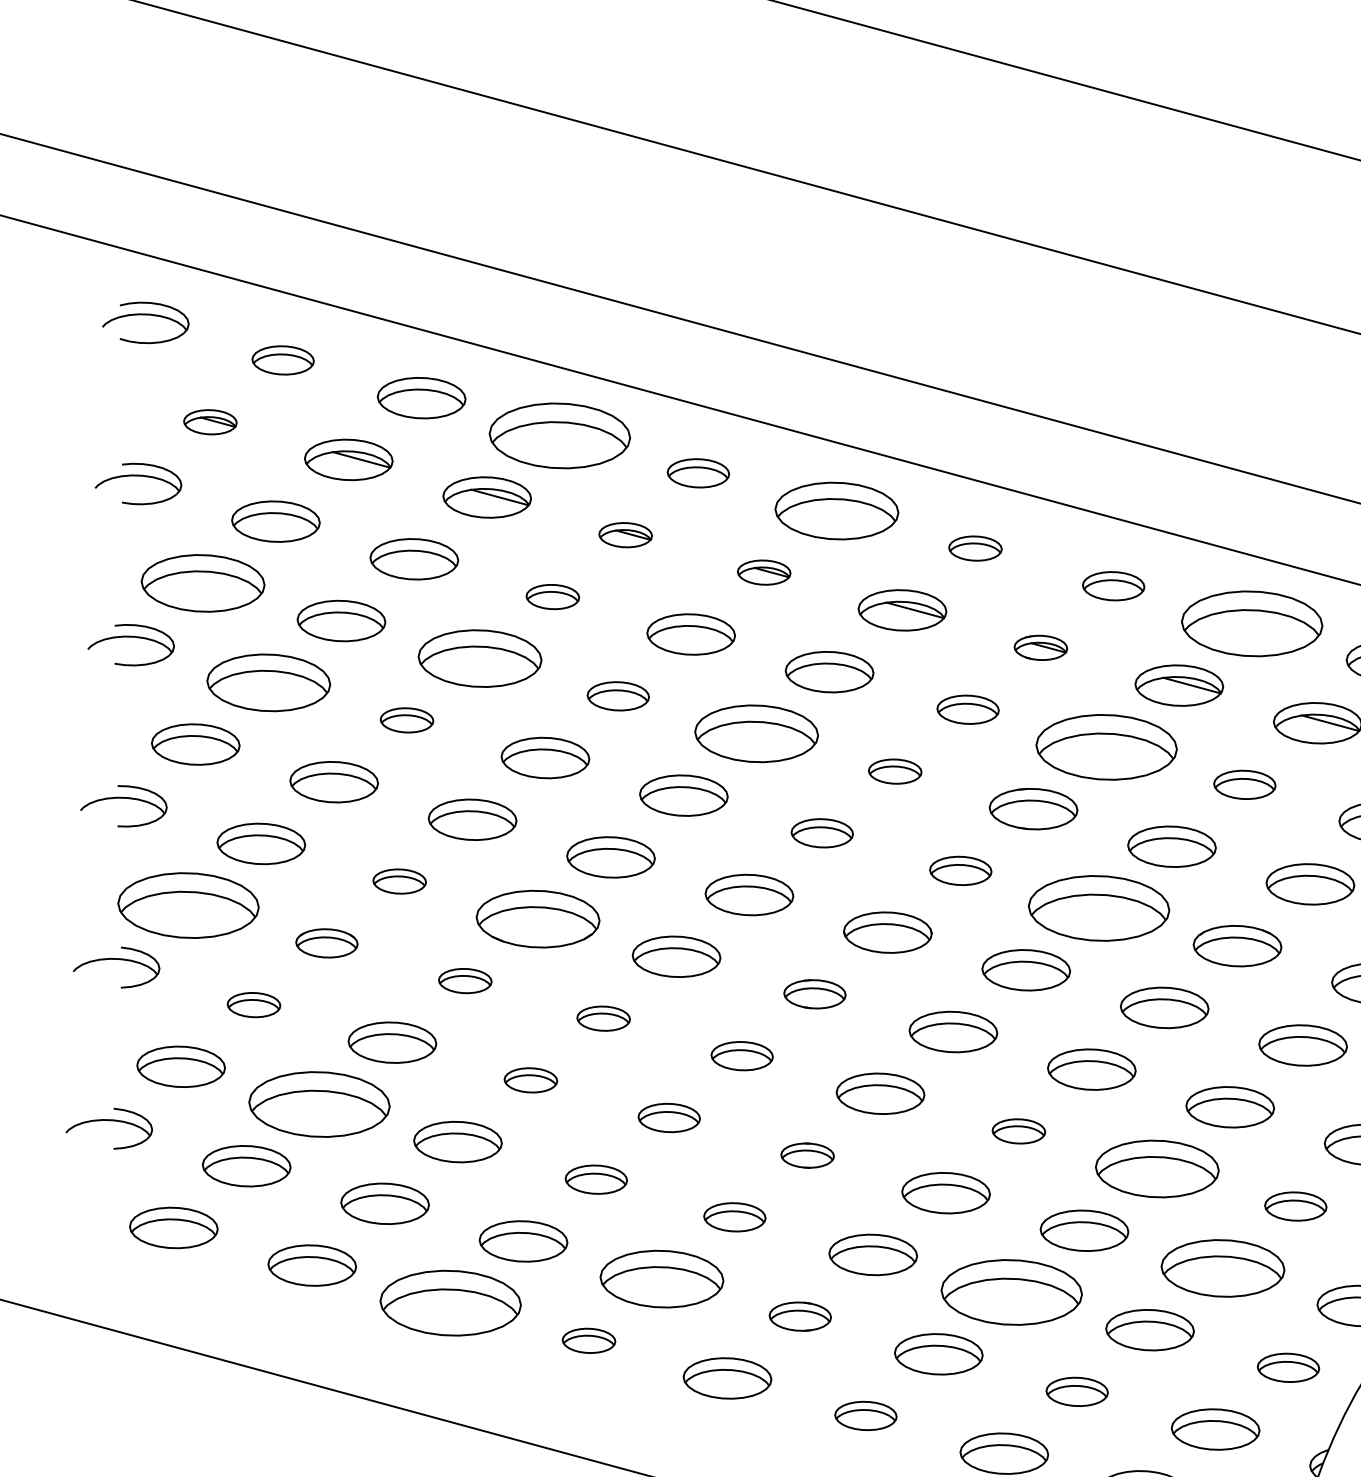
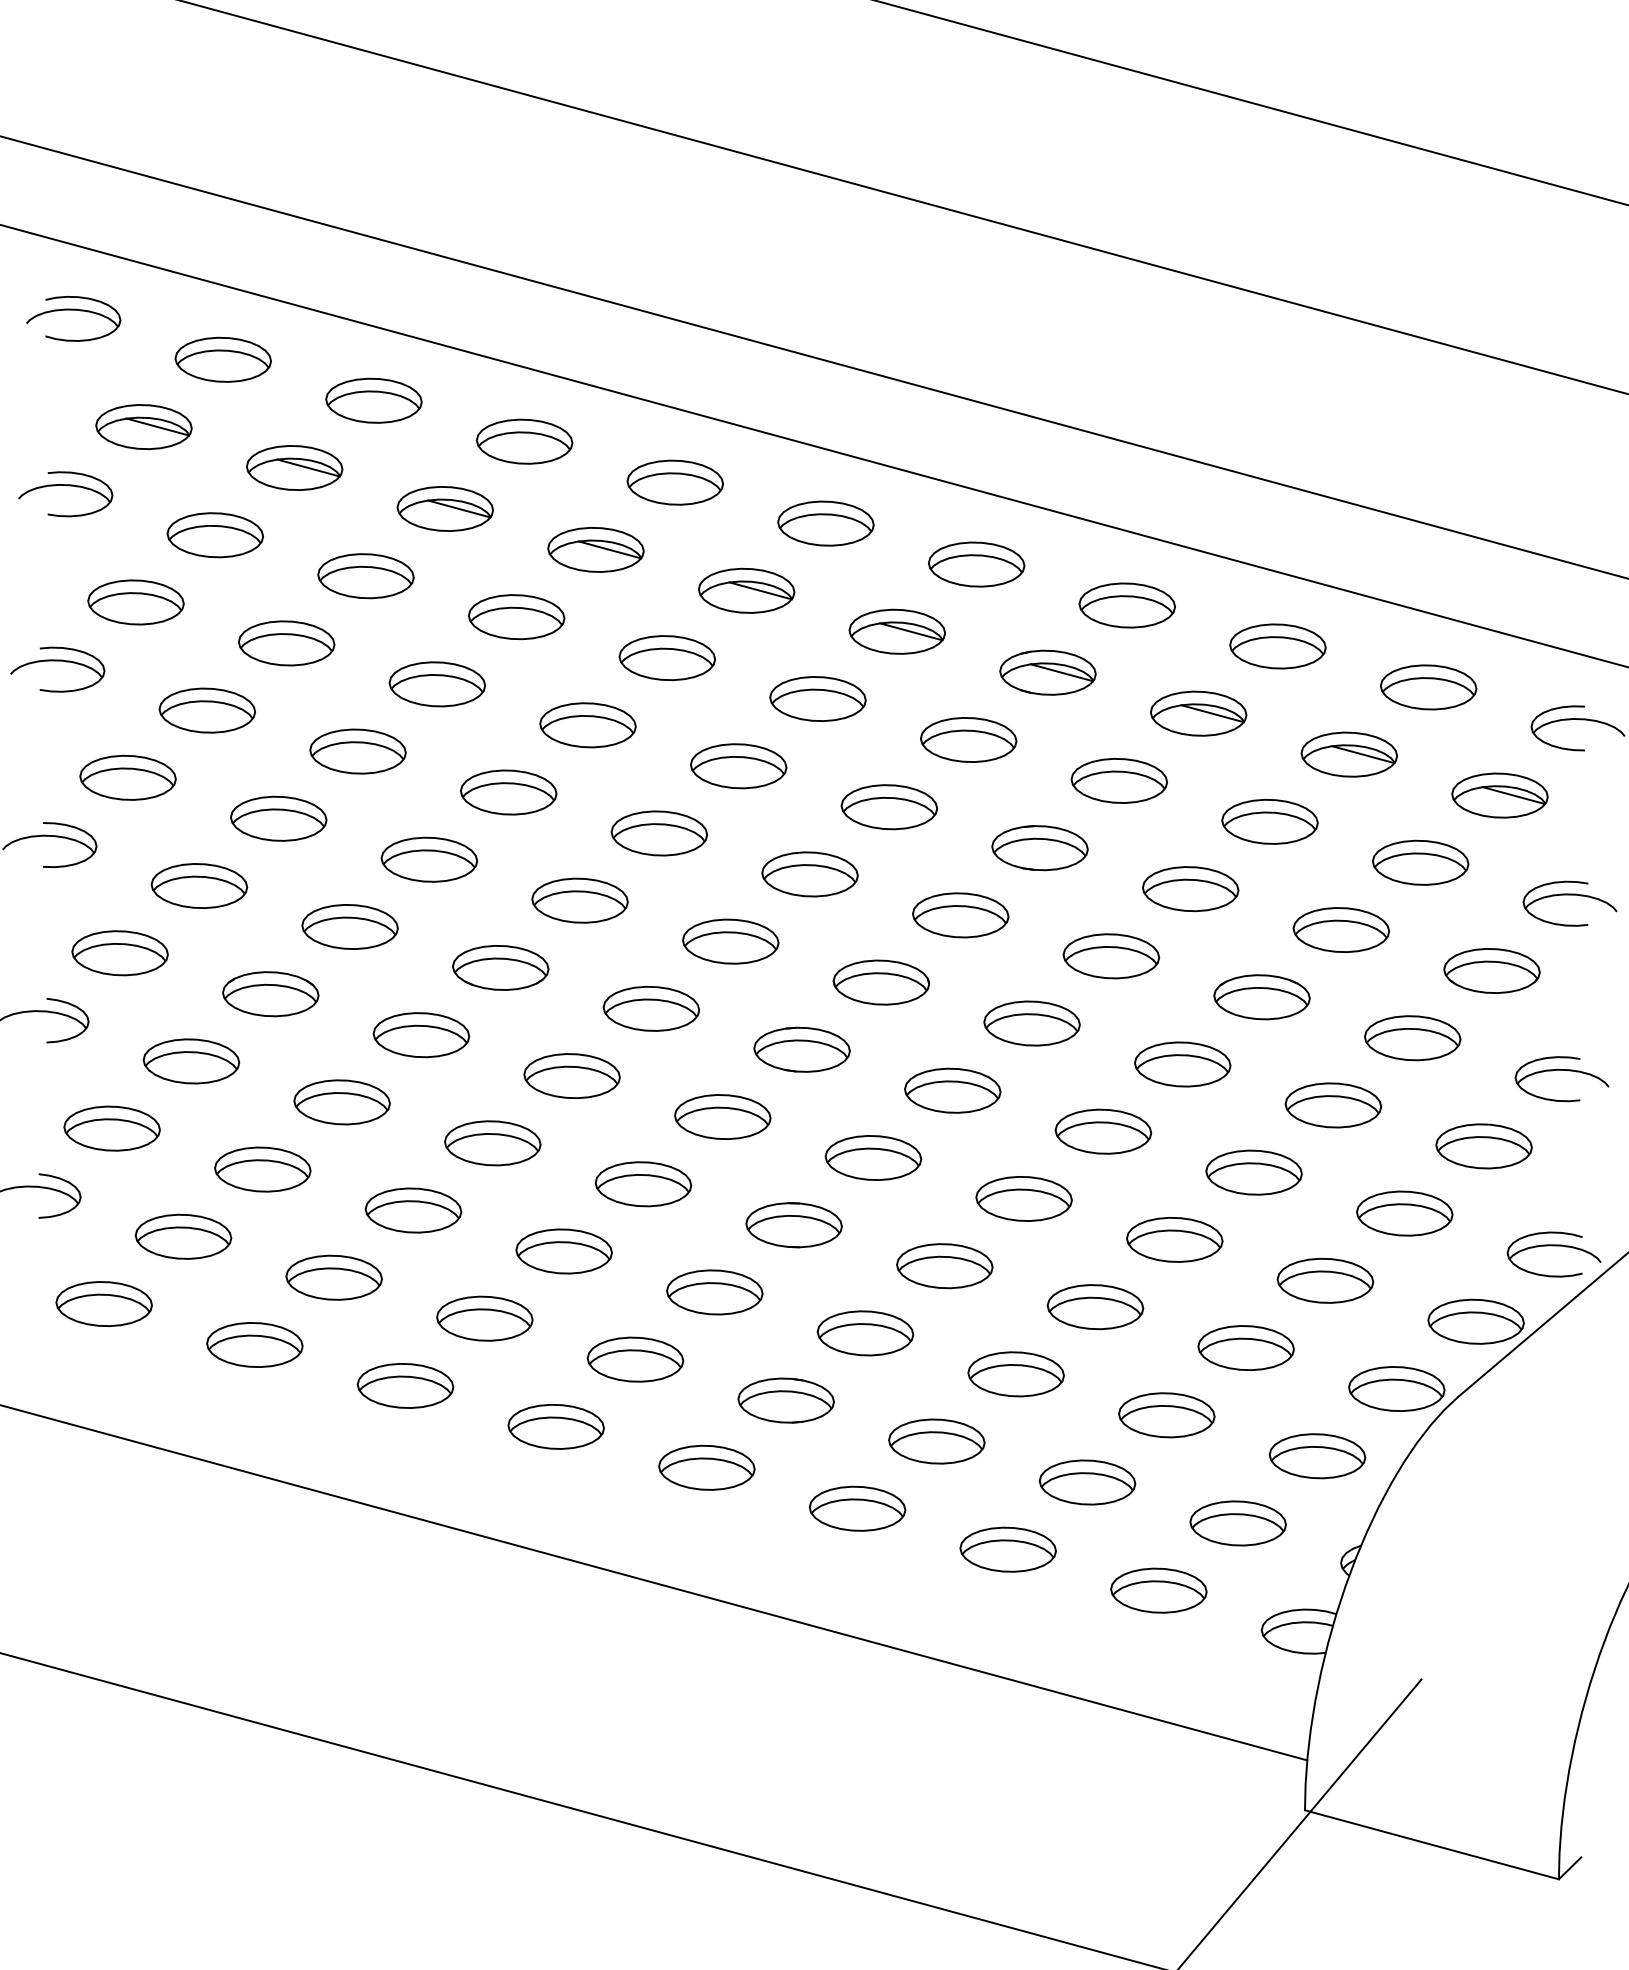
part: (282, 360) -> (222, 359), size x1.43
part: (209, 421) -> (143, 426), size x1.67
part: (559, 435) -> (524, 441), size x0.62
part: (697, 473) -> (674, 482), size x1.43
part: (836, 510) -> (825, 523), size x0.71
part: (625, 534) -> (595, 549), size x1.67
part: (975, 548) -> (976, 564), size x1.67
part: (763, 572) -> (746, 590), size x1.67
part: (202, 583) -> (135, 602), size x0.71
part: (1113, 586) -> (1126, 605), size x1.43
part: (552, 597) -> (516, 617), size x1.67
part: (1251, 623) -> (1277, 646), size x0.62
part: (1040, 647) -> (1047, 672), size x1.67
part: (479, 658) -> (436, 684), size x0.71
part: (267, 682) -> (206, 710), size x0.71
part: (617, 696) -> (587, 725), size x1.43
part: (967, 709) -> (968, 739), size x1.43
part: (406, 720) -> (357, 751), size x1.67
part: (756, 734) -> (738, 766), size x0.71
part: (1105, 746) -> (1118, 780), size x0.62
part: (895, 771) -> (889, 807), size x1.67
part: (1244, 784) -> (1269, 821), size x1.43
part: (821, 833) -> (809, 874), size x1.43
part: (960, 871) -> (960, 915), size x1.43
part: (399, 881) -> (349, 926), size x1.67
part: (187, 905) -> (119, 953), size x0.62
part: (1099, 908) -> (1111, 956), size x0.62
part: (537, 918) -> (500, 967), size x0.71
part: (326, 943) -> (270, 994), size x1.43
part: (465, 981) -> (421, 1035), size x1.67
part: (814, 994) -> (801, 1049), size x1.43
part: (254, 1005) -> (191, 1061), size x1.67
part: (603, 1018) -> (571, 1076), size x1.67
part: (741, 1055) -> (722, 1116), size x1.43
part: (530, 1080) -> (492, 1143), size x1.67
part: (319, 1104) -> (262, 1169), size x0.62
part: (669, 1118) -> (643, 1184), size x1.43
part: (1018, 1131) -> (1023, 1198), size x1.67
part: (807, 1155) -> (793, 1225), size x1.67
part: (1157, 1168) -> (1174, 1239), size x0.71
part: (595, 1179) -> (563, 1251), size x1.43
part: (1295, 1206) -> (1325, 1280), size x1.43
part: (734, 1217) -> (714, 1292), size x1.43
part: (1222, 1267) -> (1245, 1347), size x0.71
part: (661, 1278) -> (635, 1359), size x0.71
part: (1011, 1292) -> (1015, 1374), size x0.62
part: (450, 1302) -> (405, 1385), size x0.62
part: (799, 1316) -> (785, 1400), size x1.43
part: (588, 1340) -> (555, 1426), size x1.67
part: (1288, 1368) -> (1317, 1456), size x1.43
part: (1077, 1391) -> (1087, 1482), size x1.43
part: (865, 1415) -> (857, 1508), size x1.43

